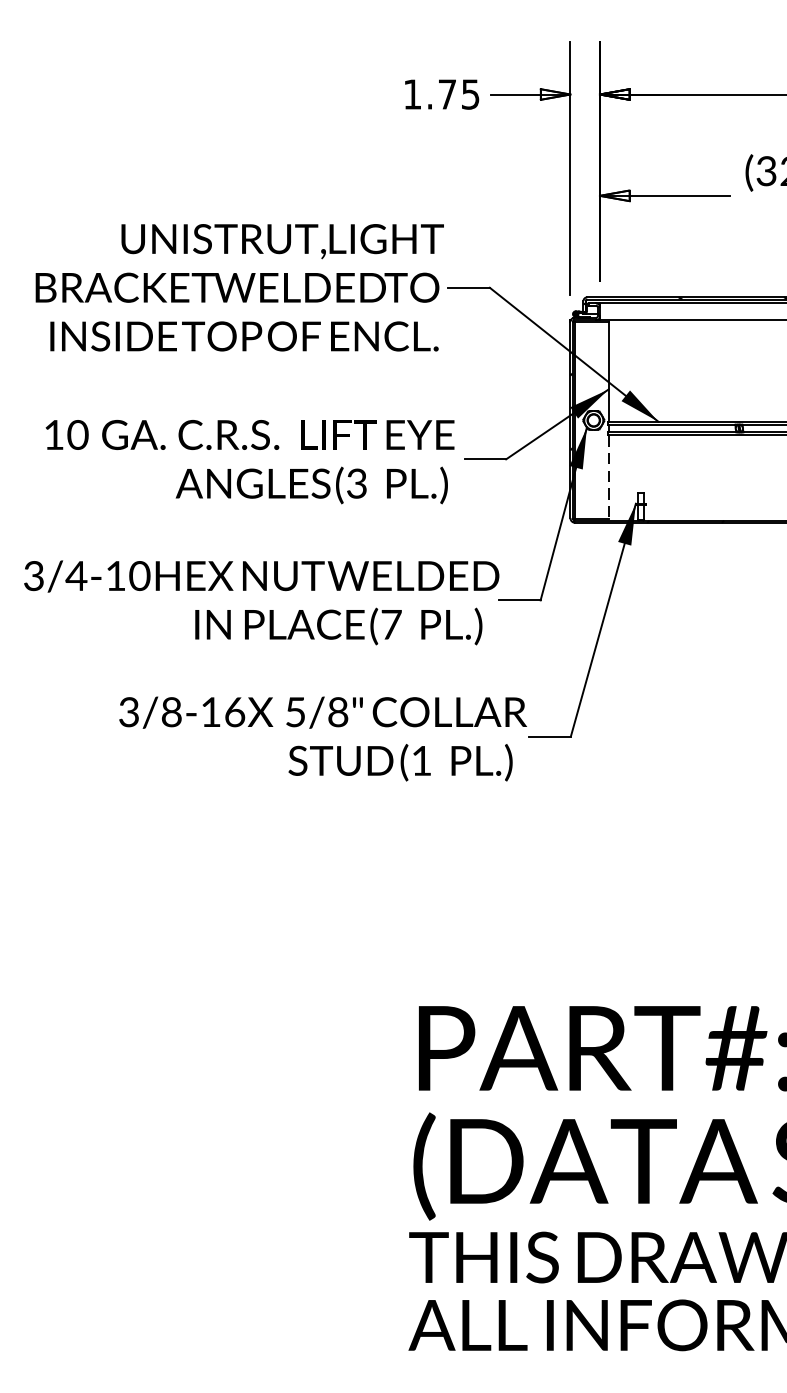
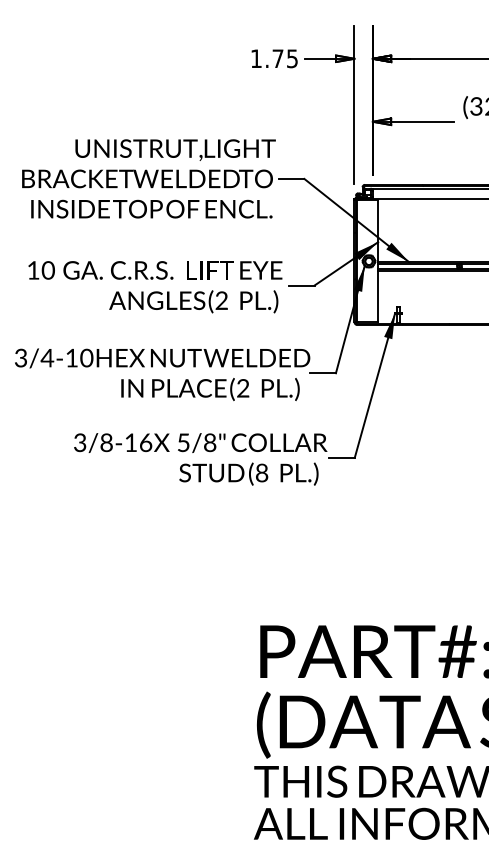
line: (609, 476) -> (378, 296), dashed -> solid
text: (356, 488) -> (221, 303), (3 -> (2
text: (391, 624) -> (243, 388), (7 -> (2
text: (422, 760) -> (262, 472), (1 -> (8

